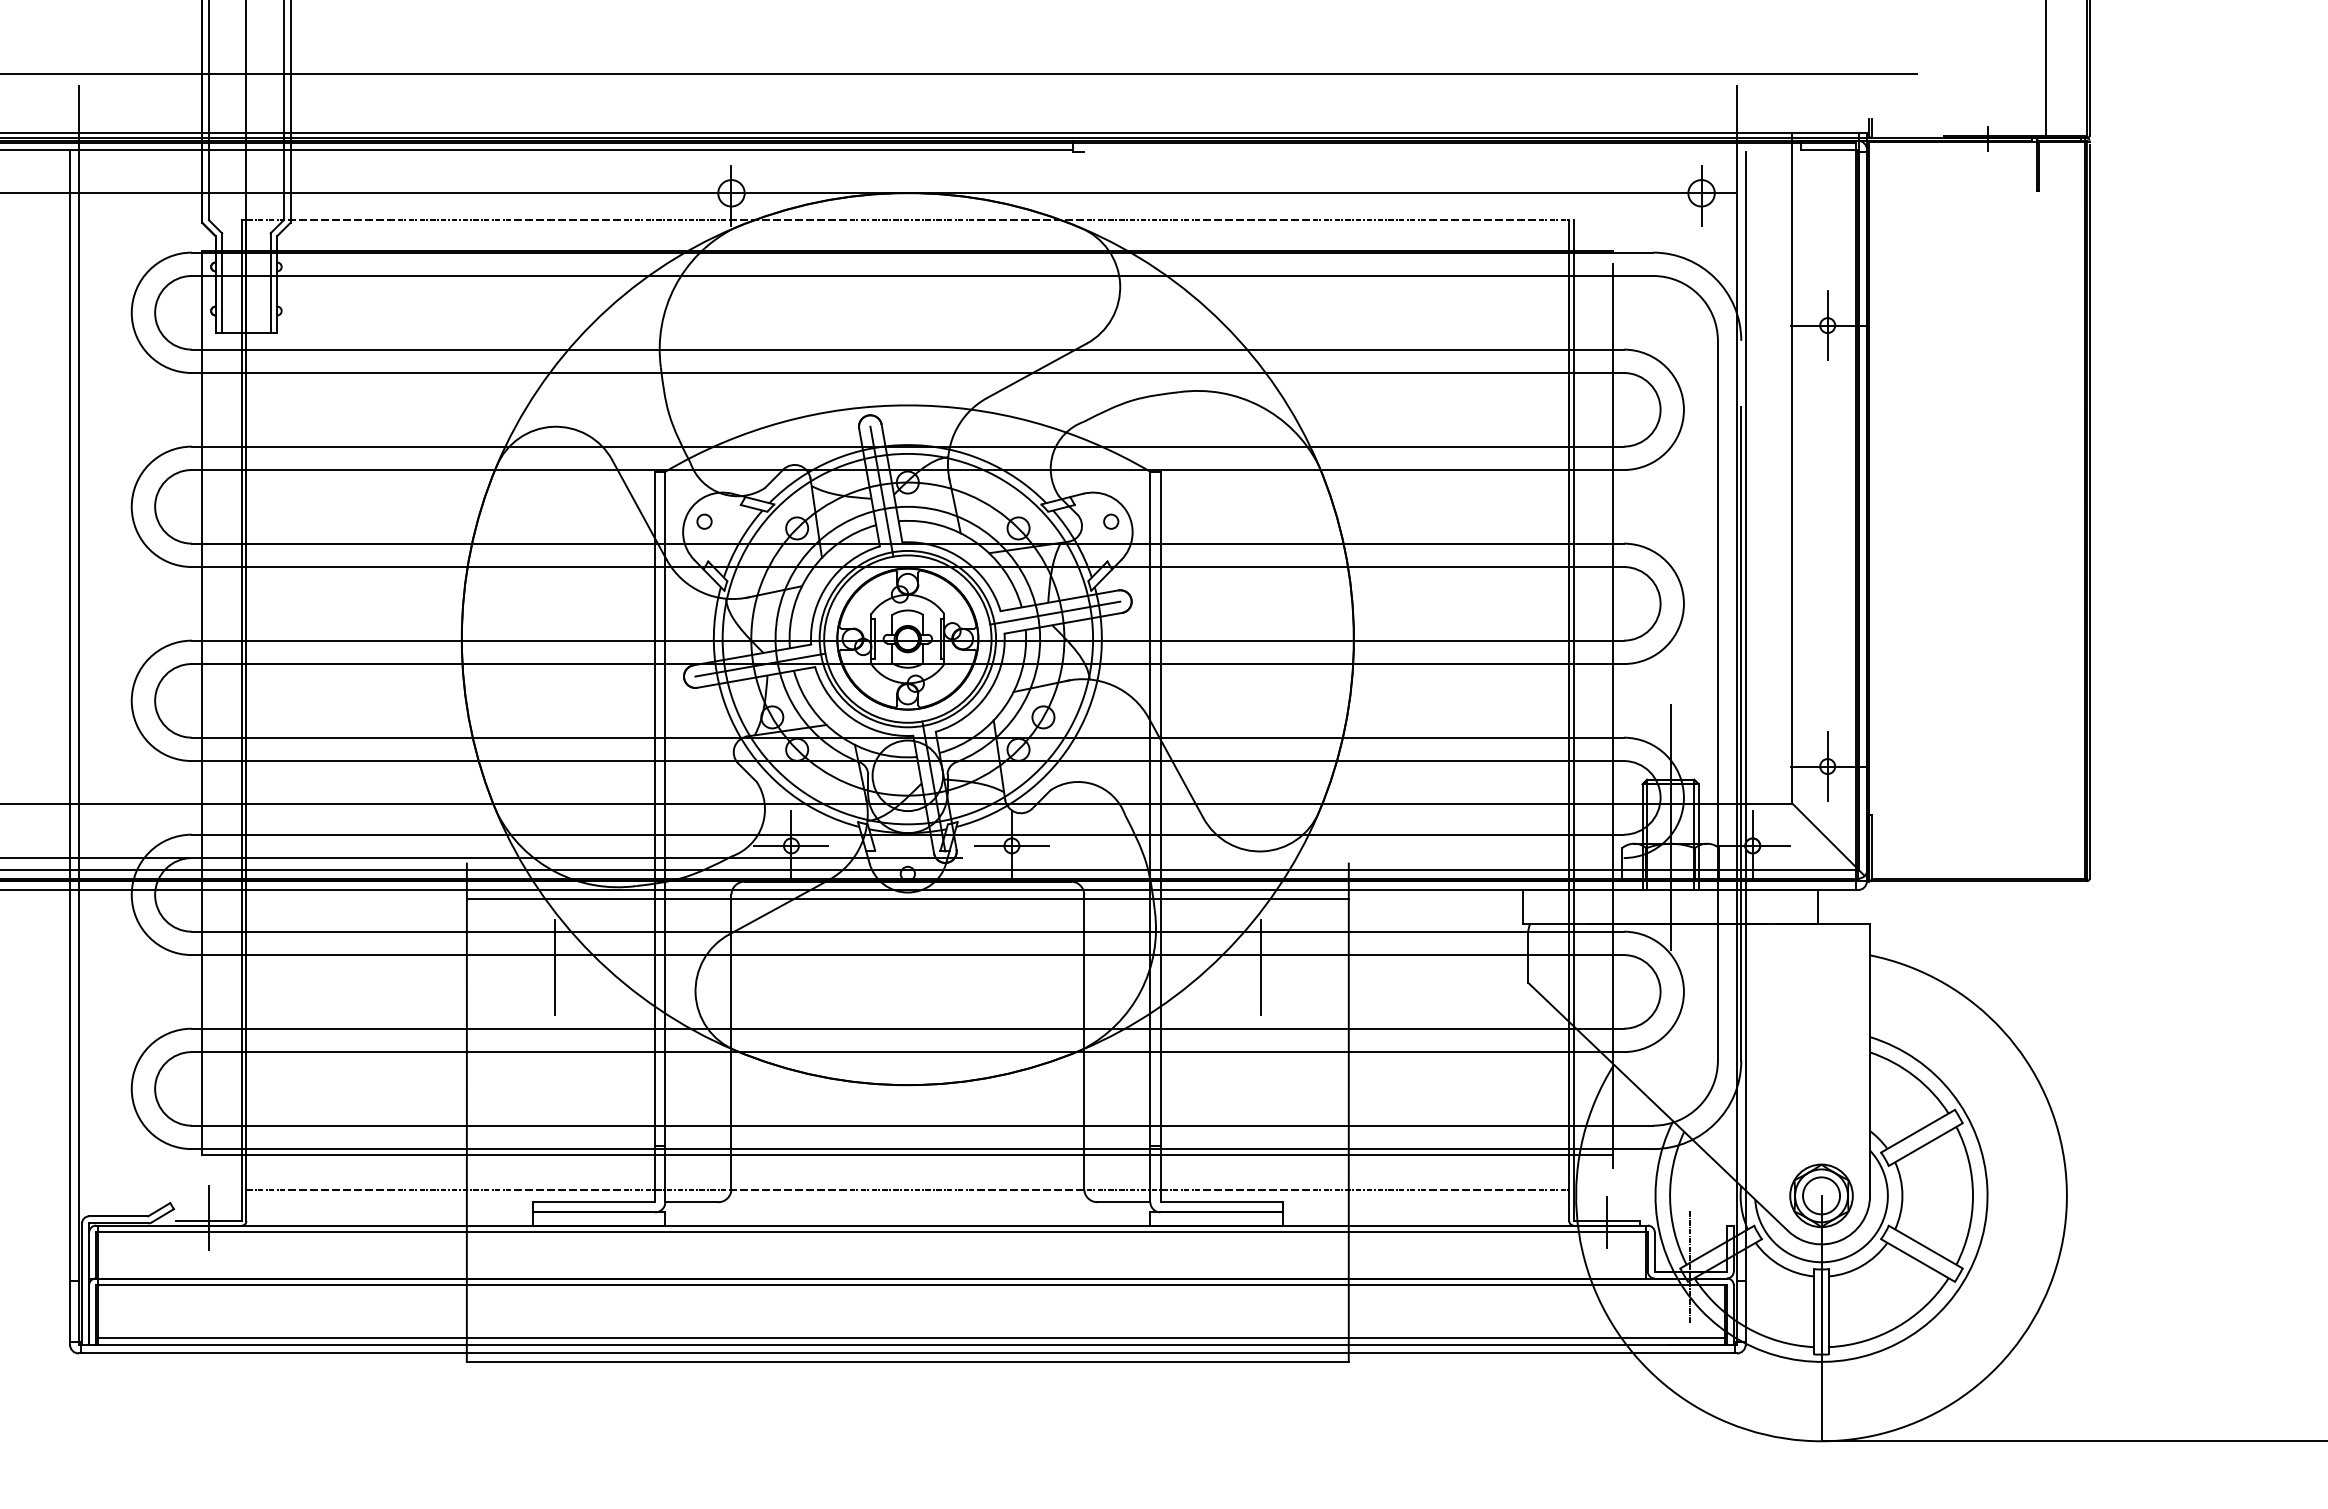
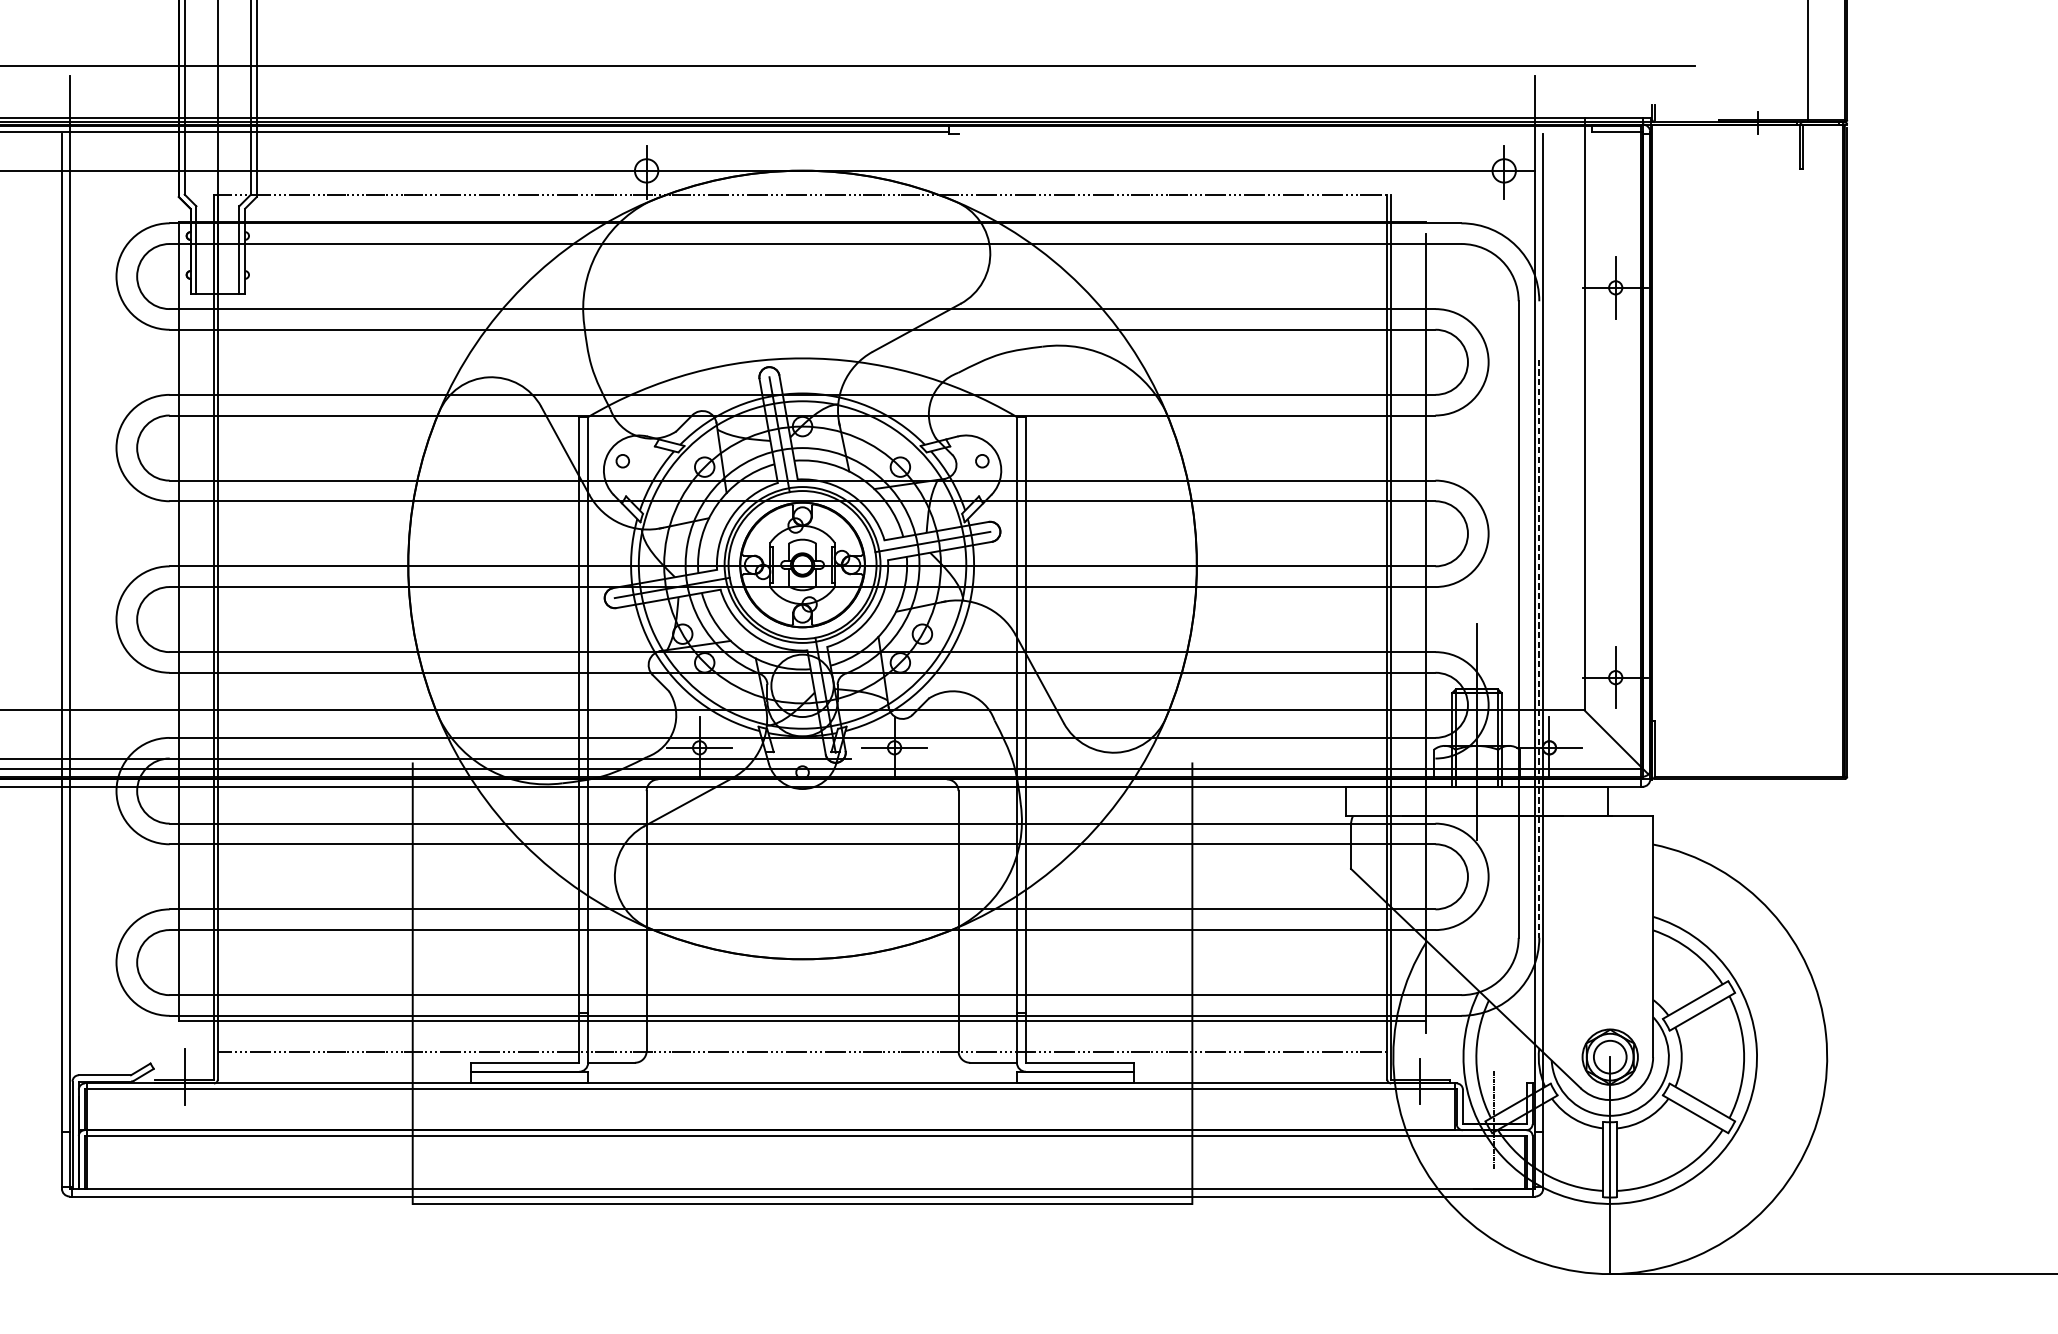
line: (1741, 733) -> (1539, 648), solid -> dashed
line: (907, 898) -> (802, 794), removed
line: (555, 966) -> (491, 854), removed
line: (1260, 966) -> (1114, 854), removed
line: (910, 1338) -> (804, 1183), removed

